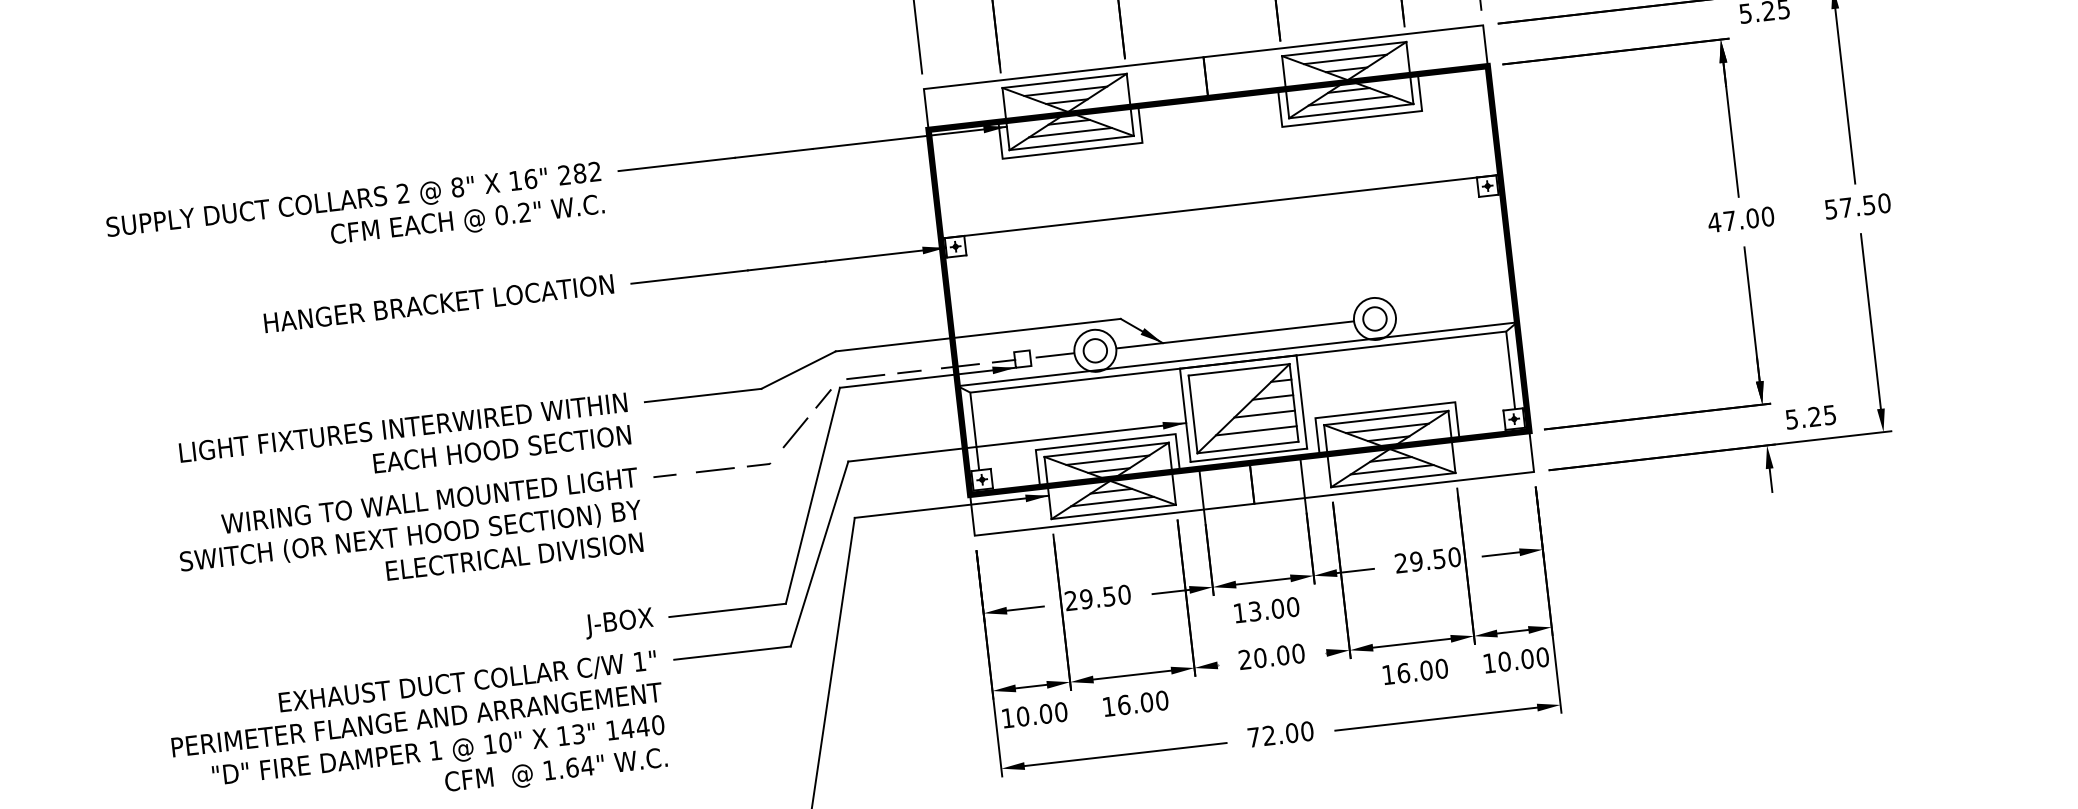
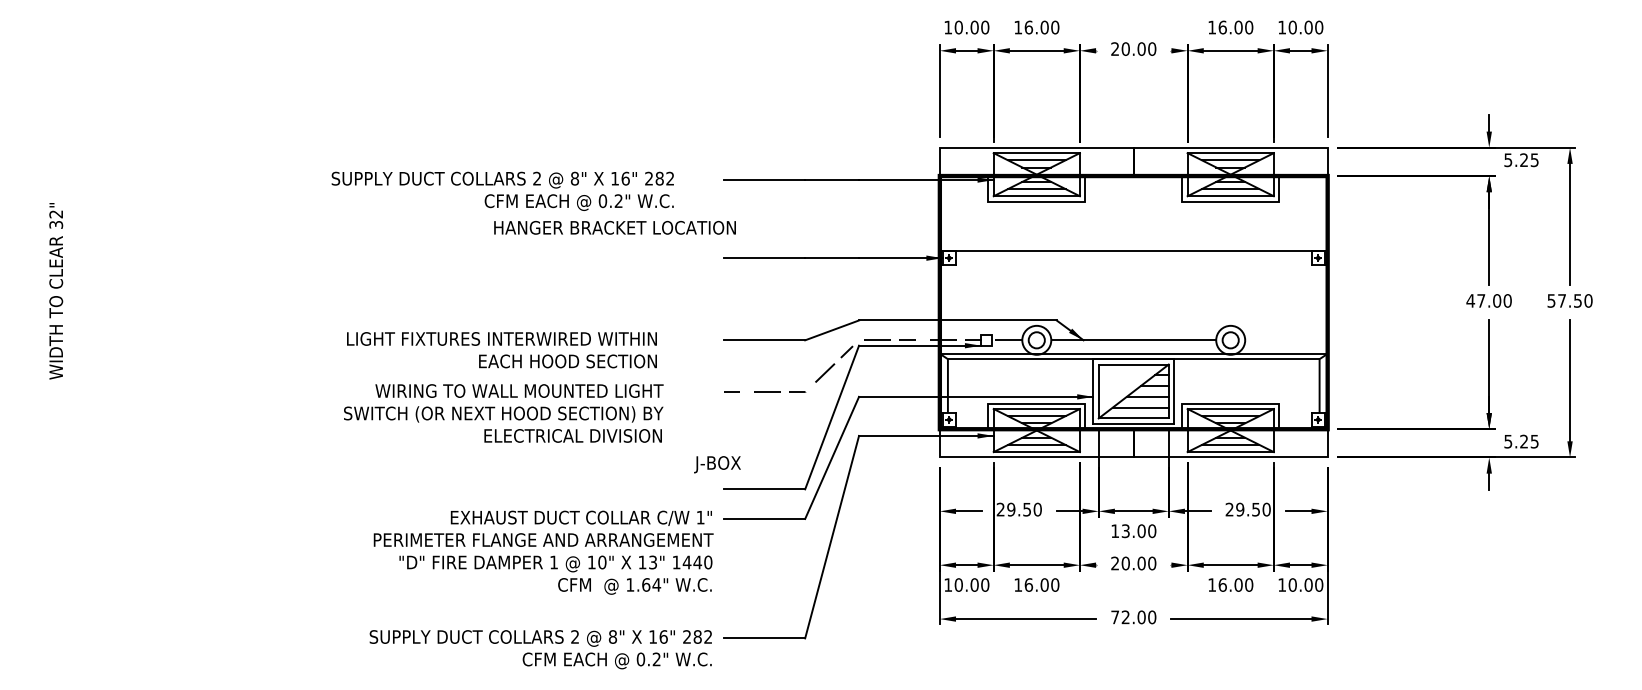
text: (355, 216) -> (502, 190), moved
text: (438, 303) -> (614, 227), moved
text: (404, 444) -> (501, 350), moved
text: (410, 535) -> (503, 413), moved
text: (619, 622) -> (717, 464), moved

